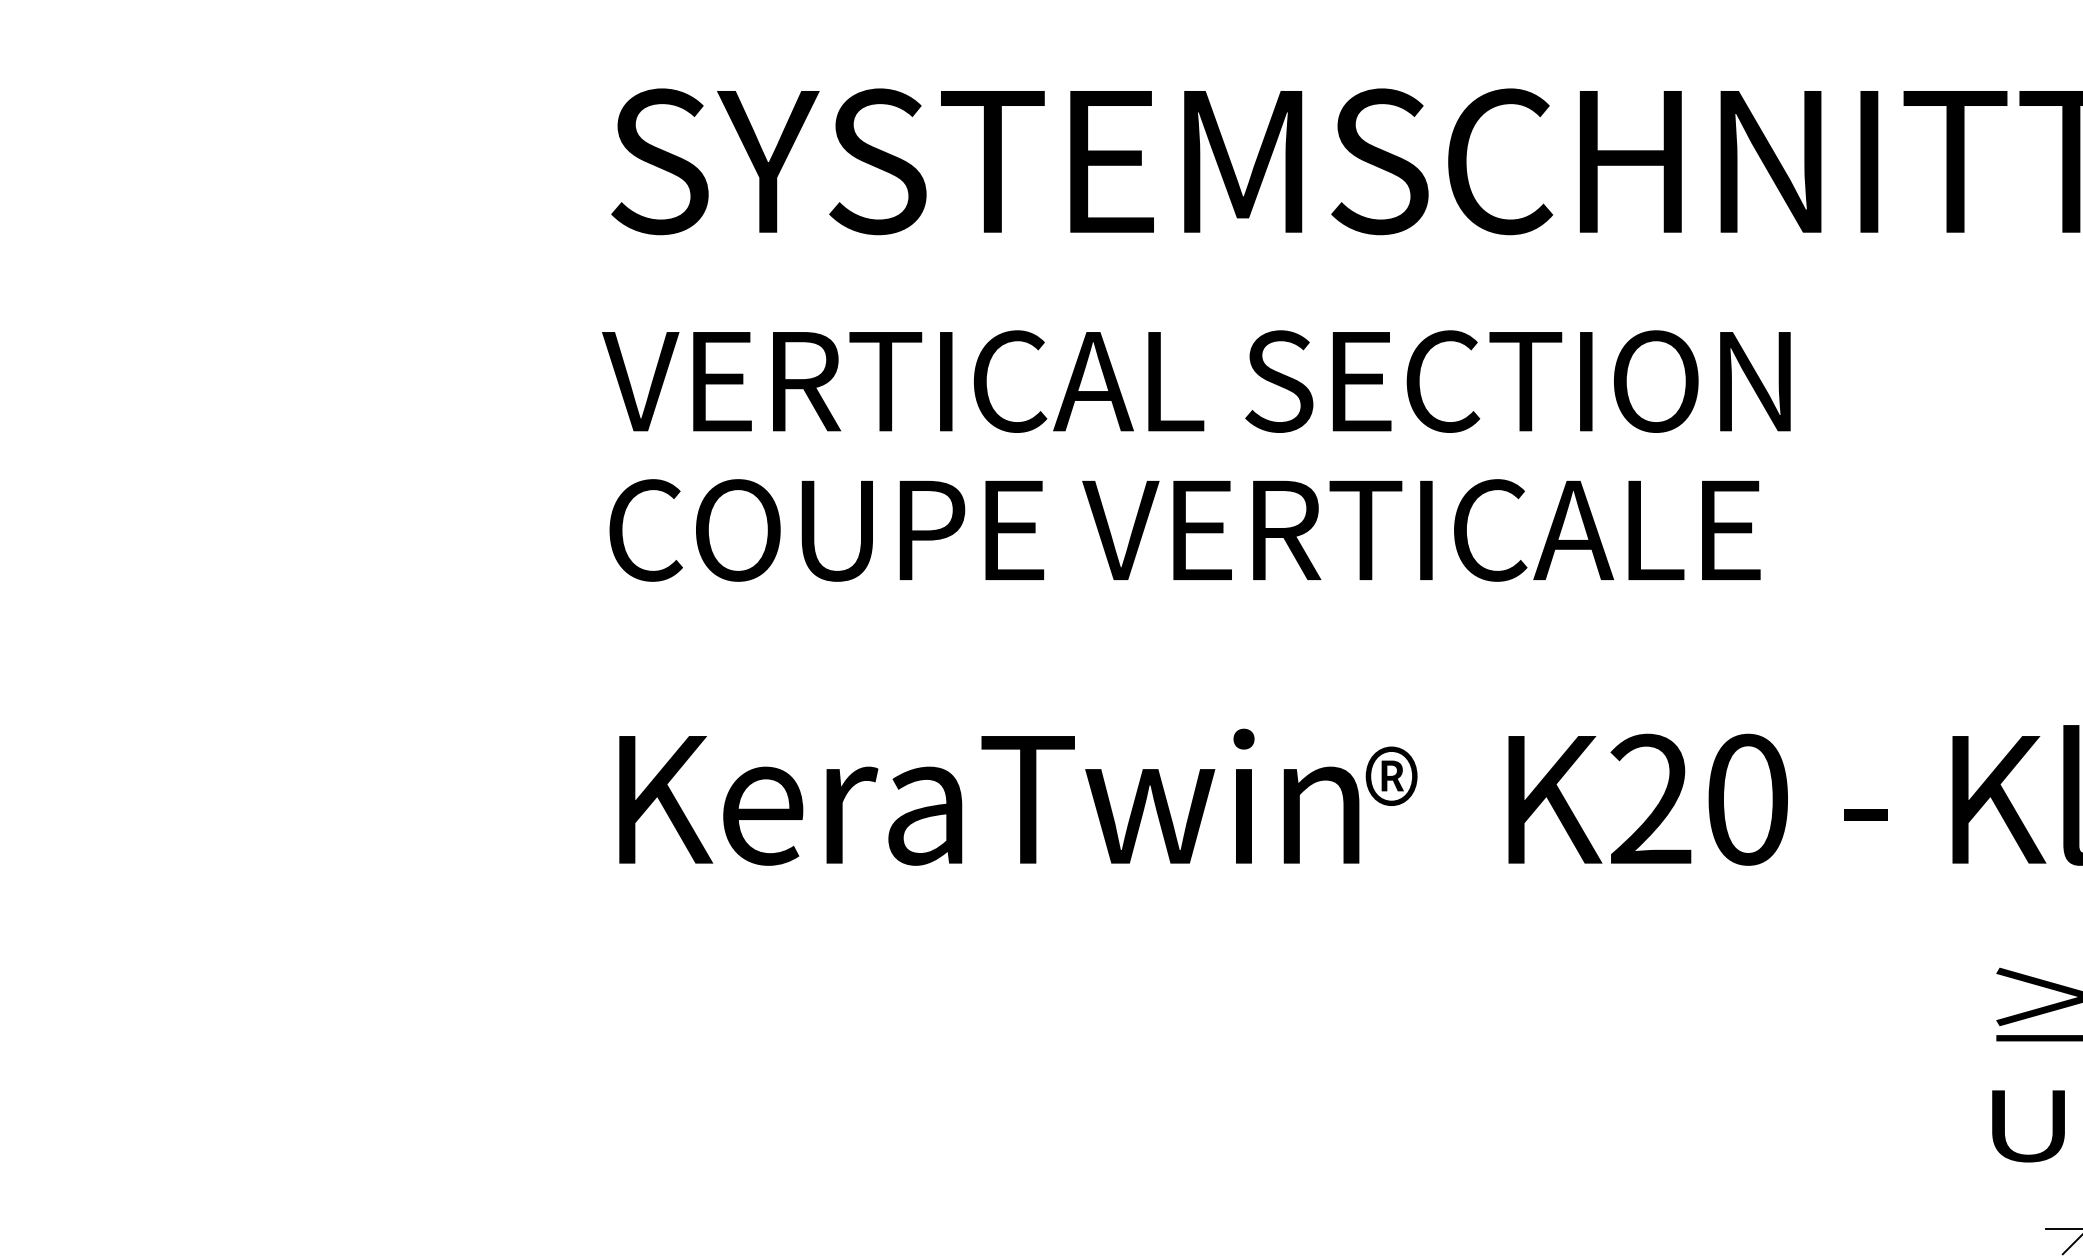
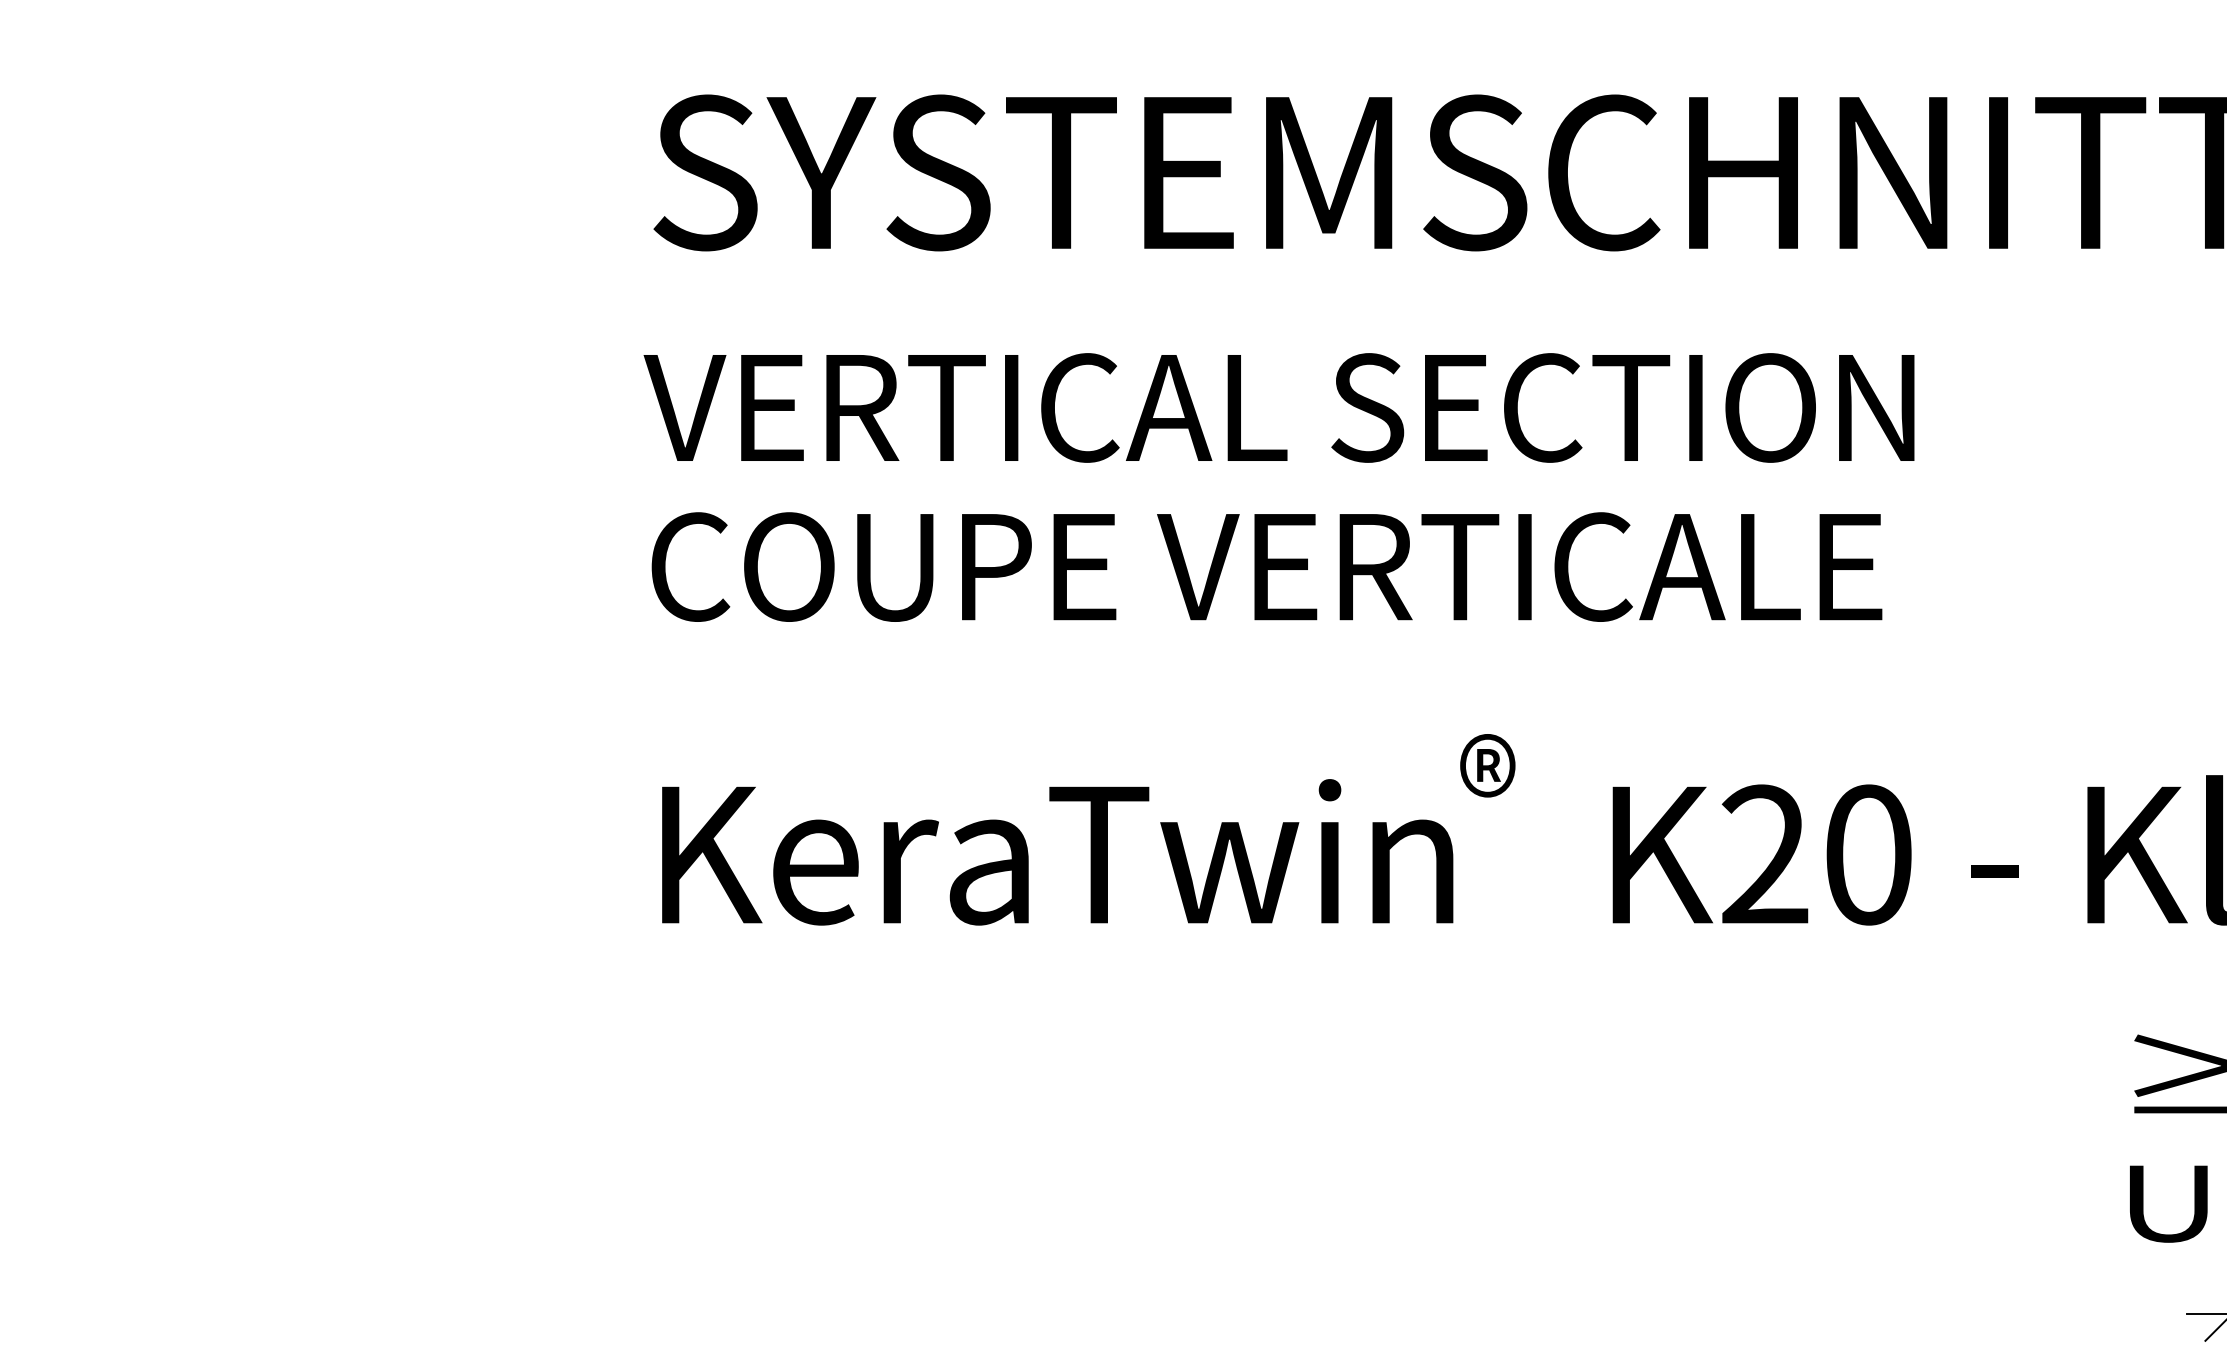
text: (1391, 775) -> (1487, 764), moved

